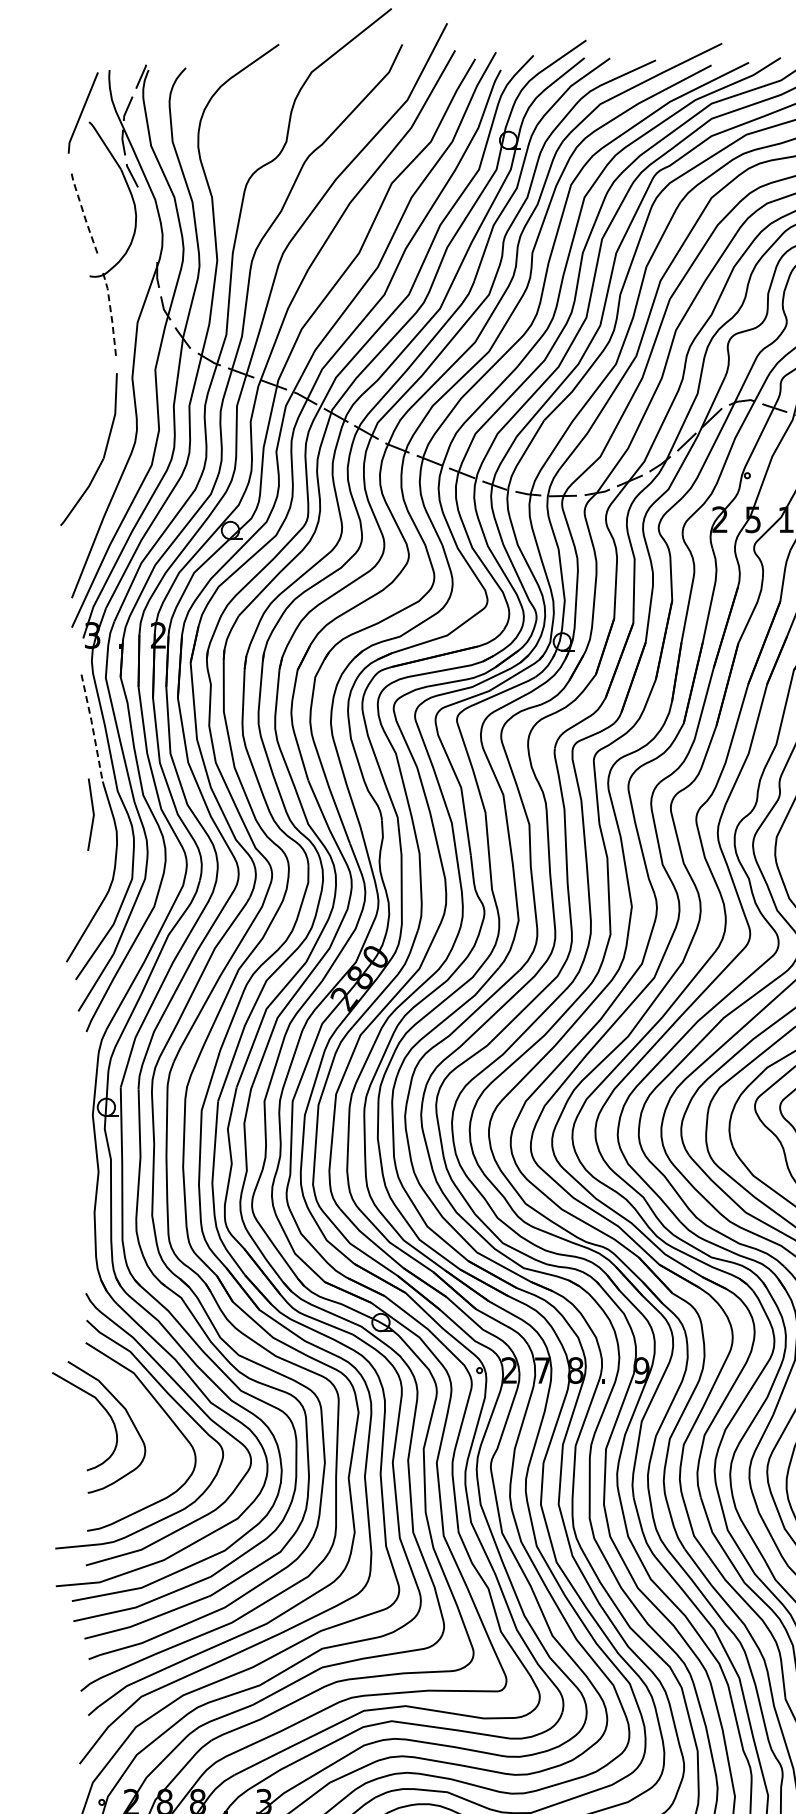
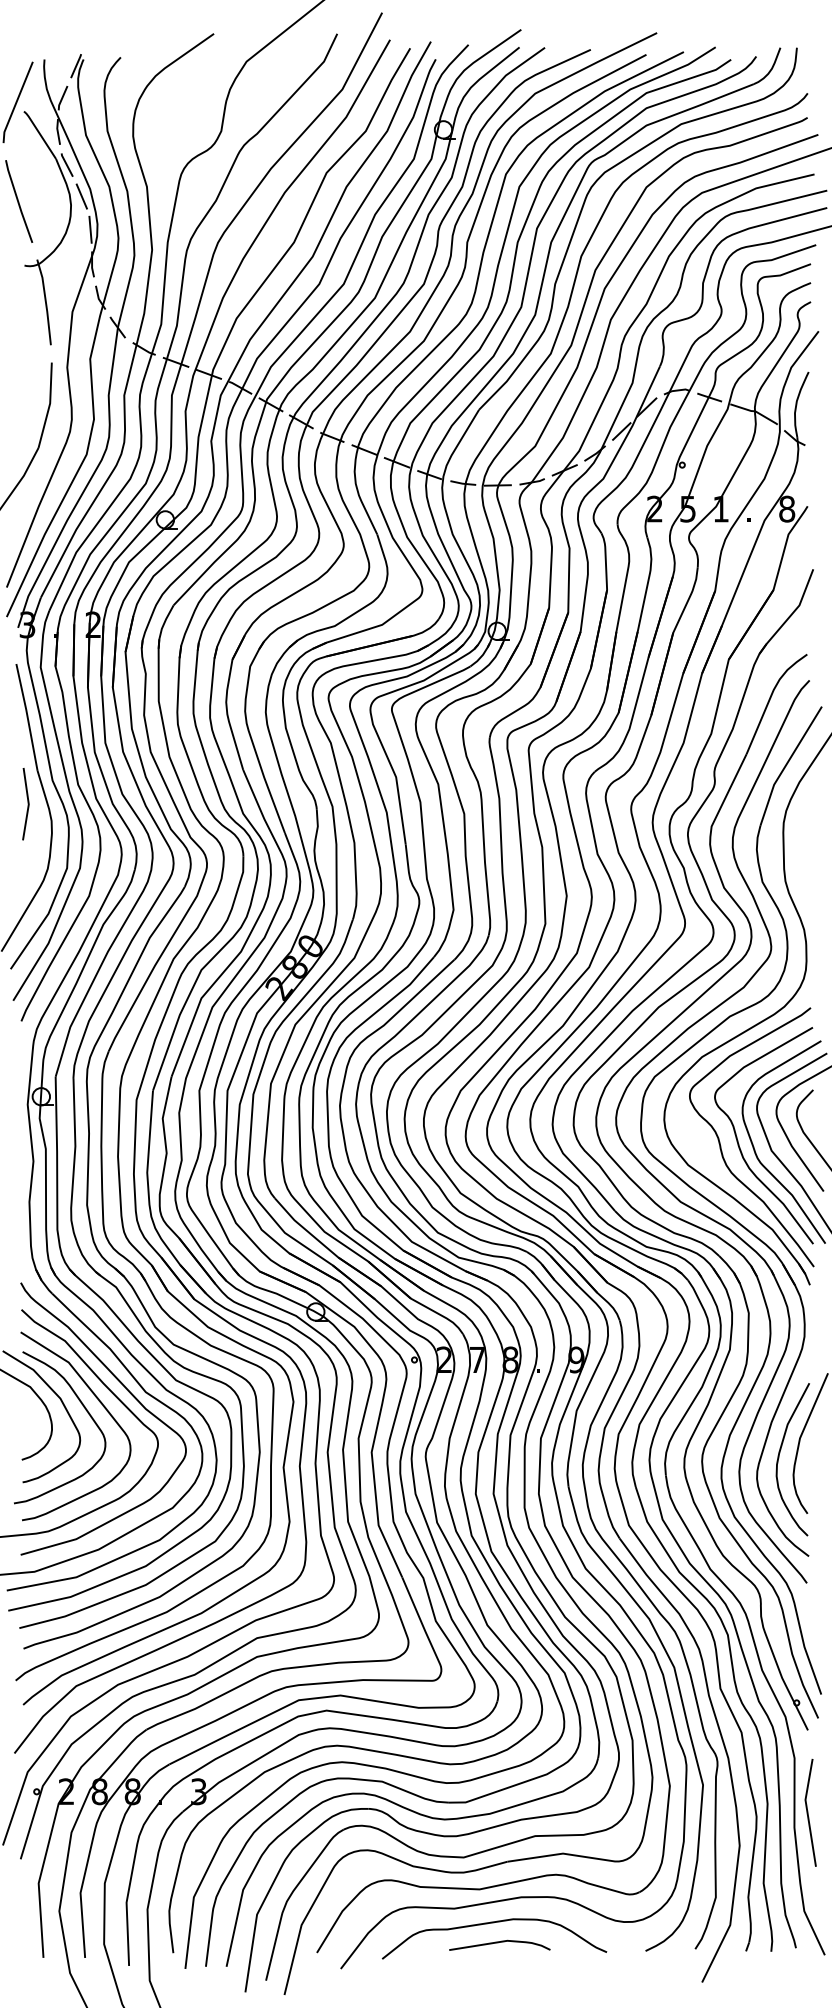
line: (146, 207) -> (81, 196), added
line: (82, 211) -> (17, 200), dashed -> solid
line: (155, 240) -> (90, 229), added
line: (110, 312) -> (45, 301), dashed -> solid
line: (92, 728) -> (27, 717), dashed -> solid
curve: (150, 1421) -> (85, 1410), added

